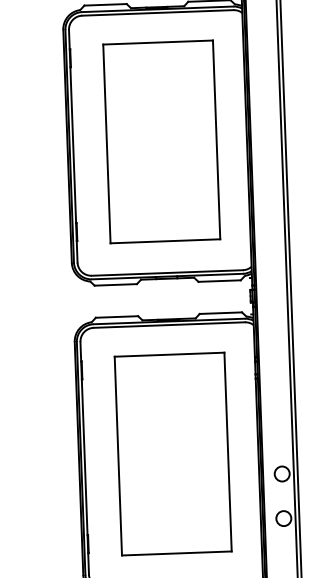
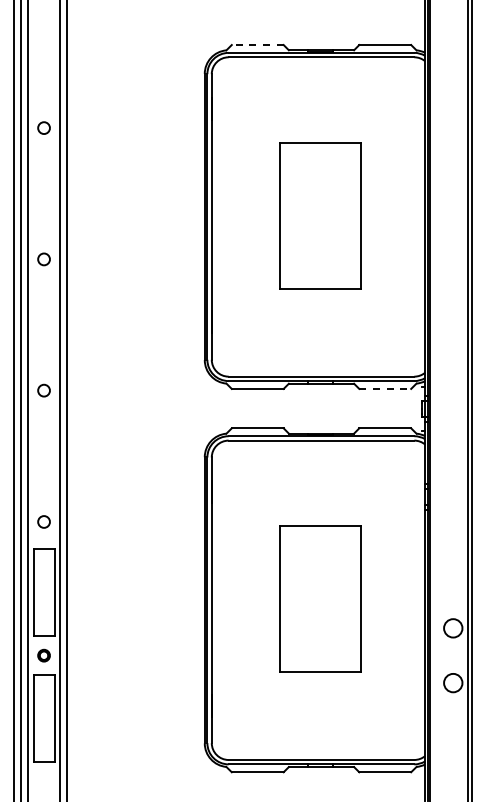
line: (105, 5) -> (257, 45), solid -> dashed
part: (161, 141) -> (320, 215), size x0.6
line: (219, 280) -> (385, 388), solid -> dashed
part: (173, 453) -> (320, 598), size x0.6

